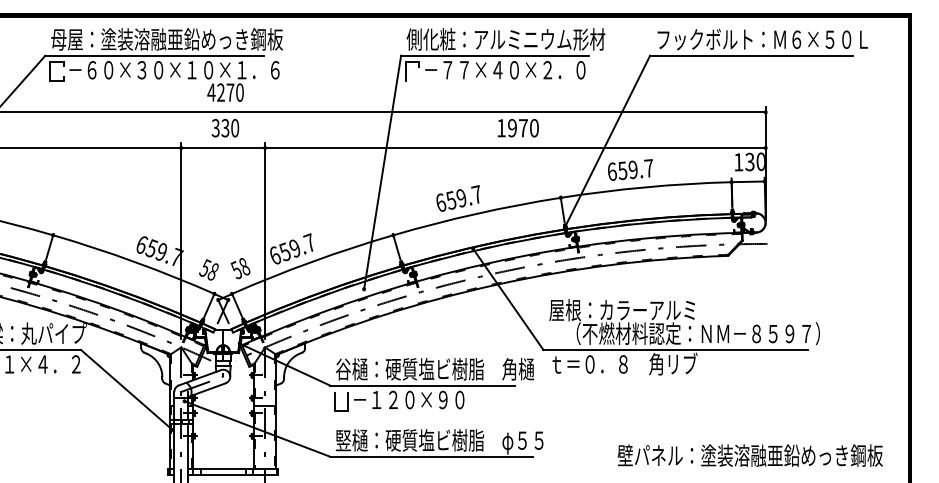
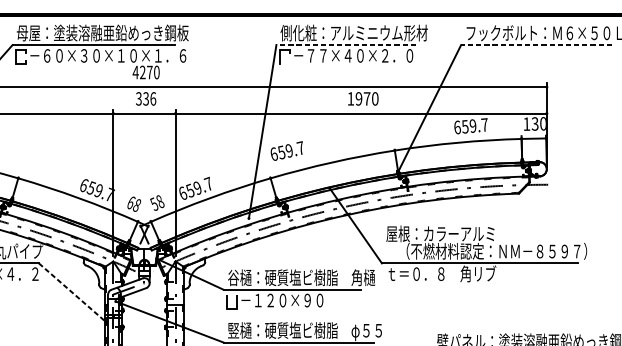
line: (494, 55) -> (345, 44), solid -> dashed
line: (751, 55) -> (536, 44), solid -> dashed
text: (235, 128) -> (153, 99), 330 -> 336
text: (630, 169) -> (471, 125), moved
text: (457, 198) -> (286, 151), moved
text: (205, 268) -> (131, 202), 58 -> 68
line: (126, 389) -> (72, 292), solid -> dashed

